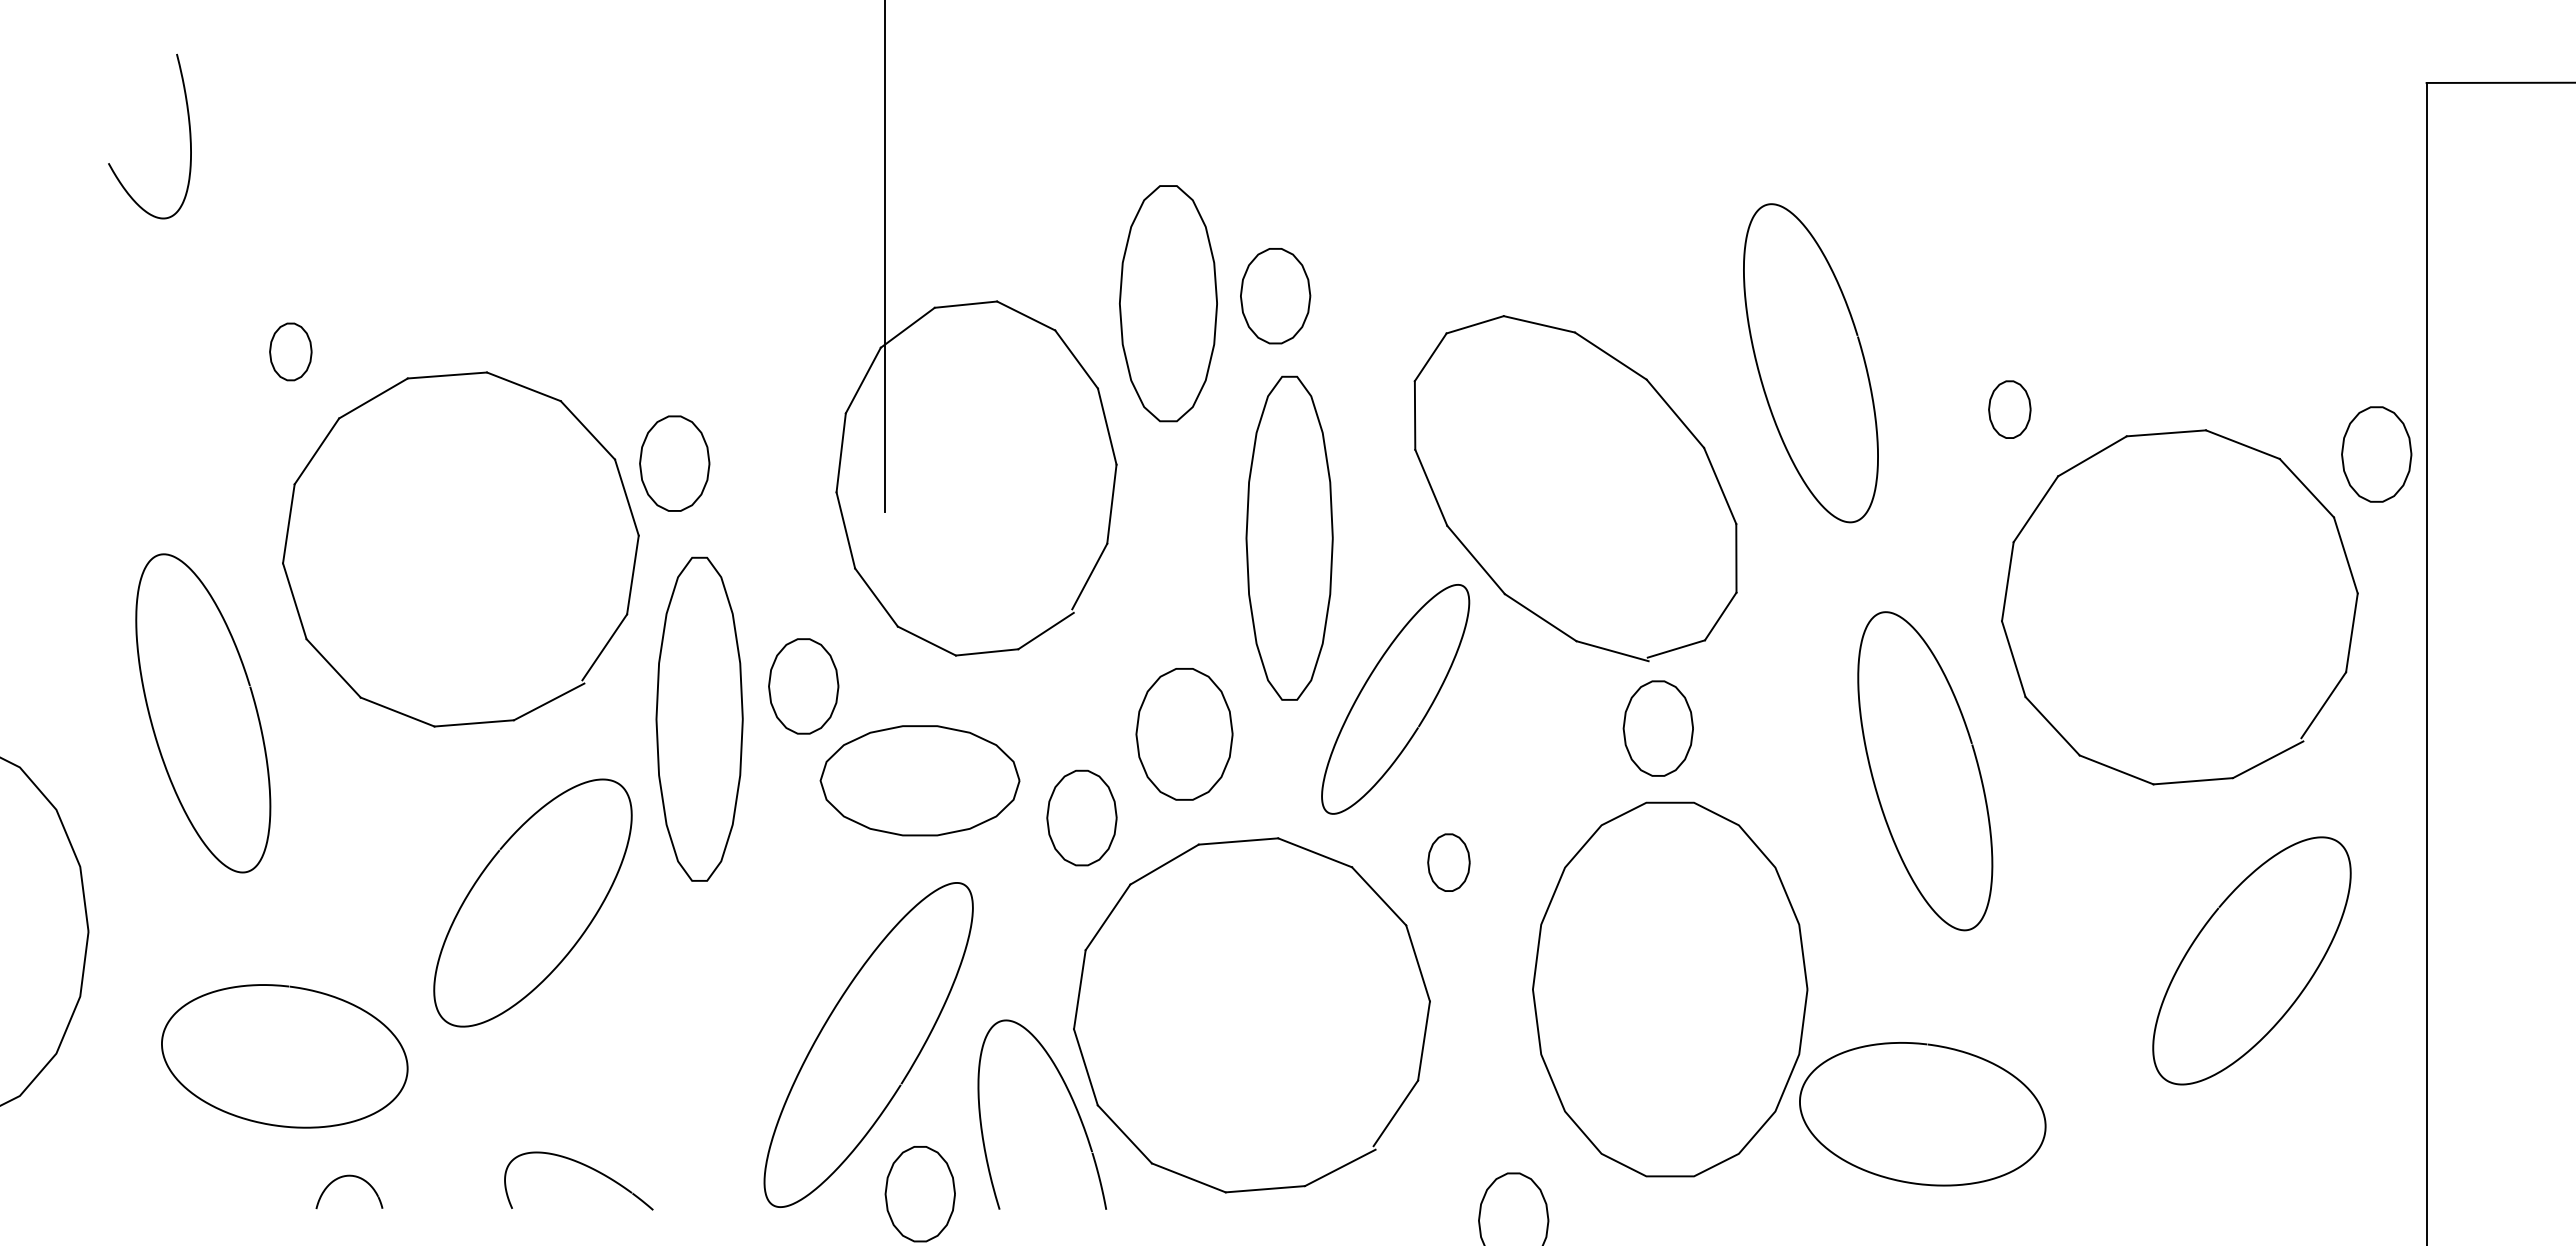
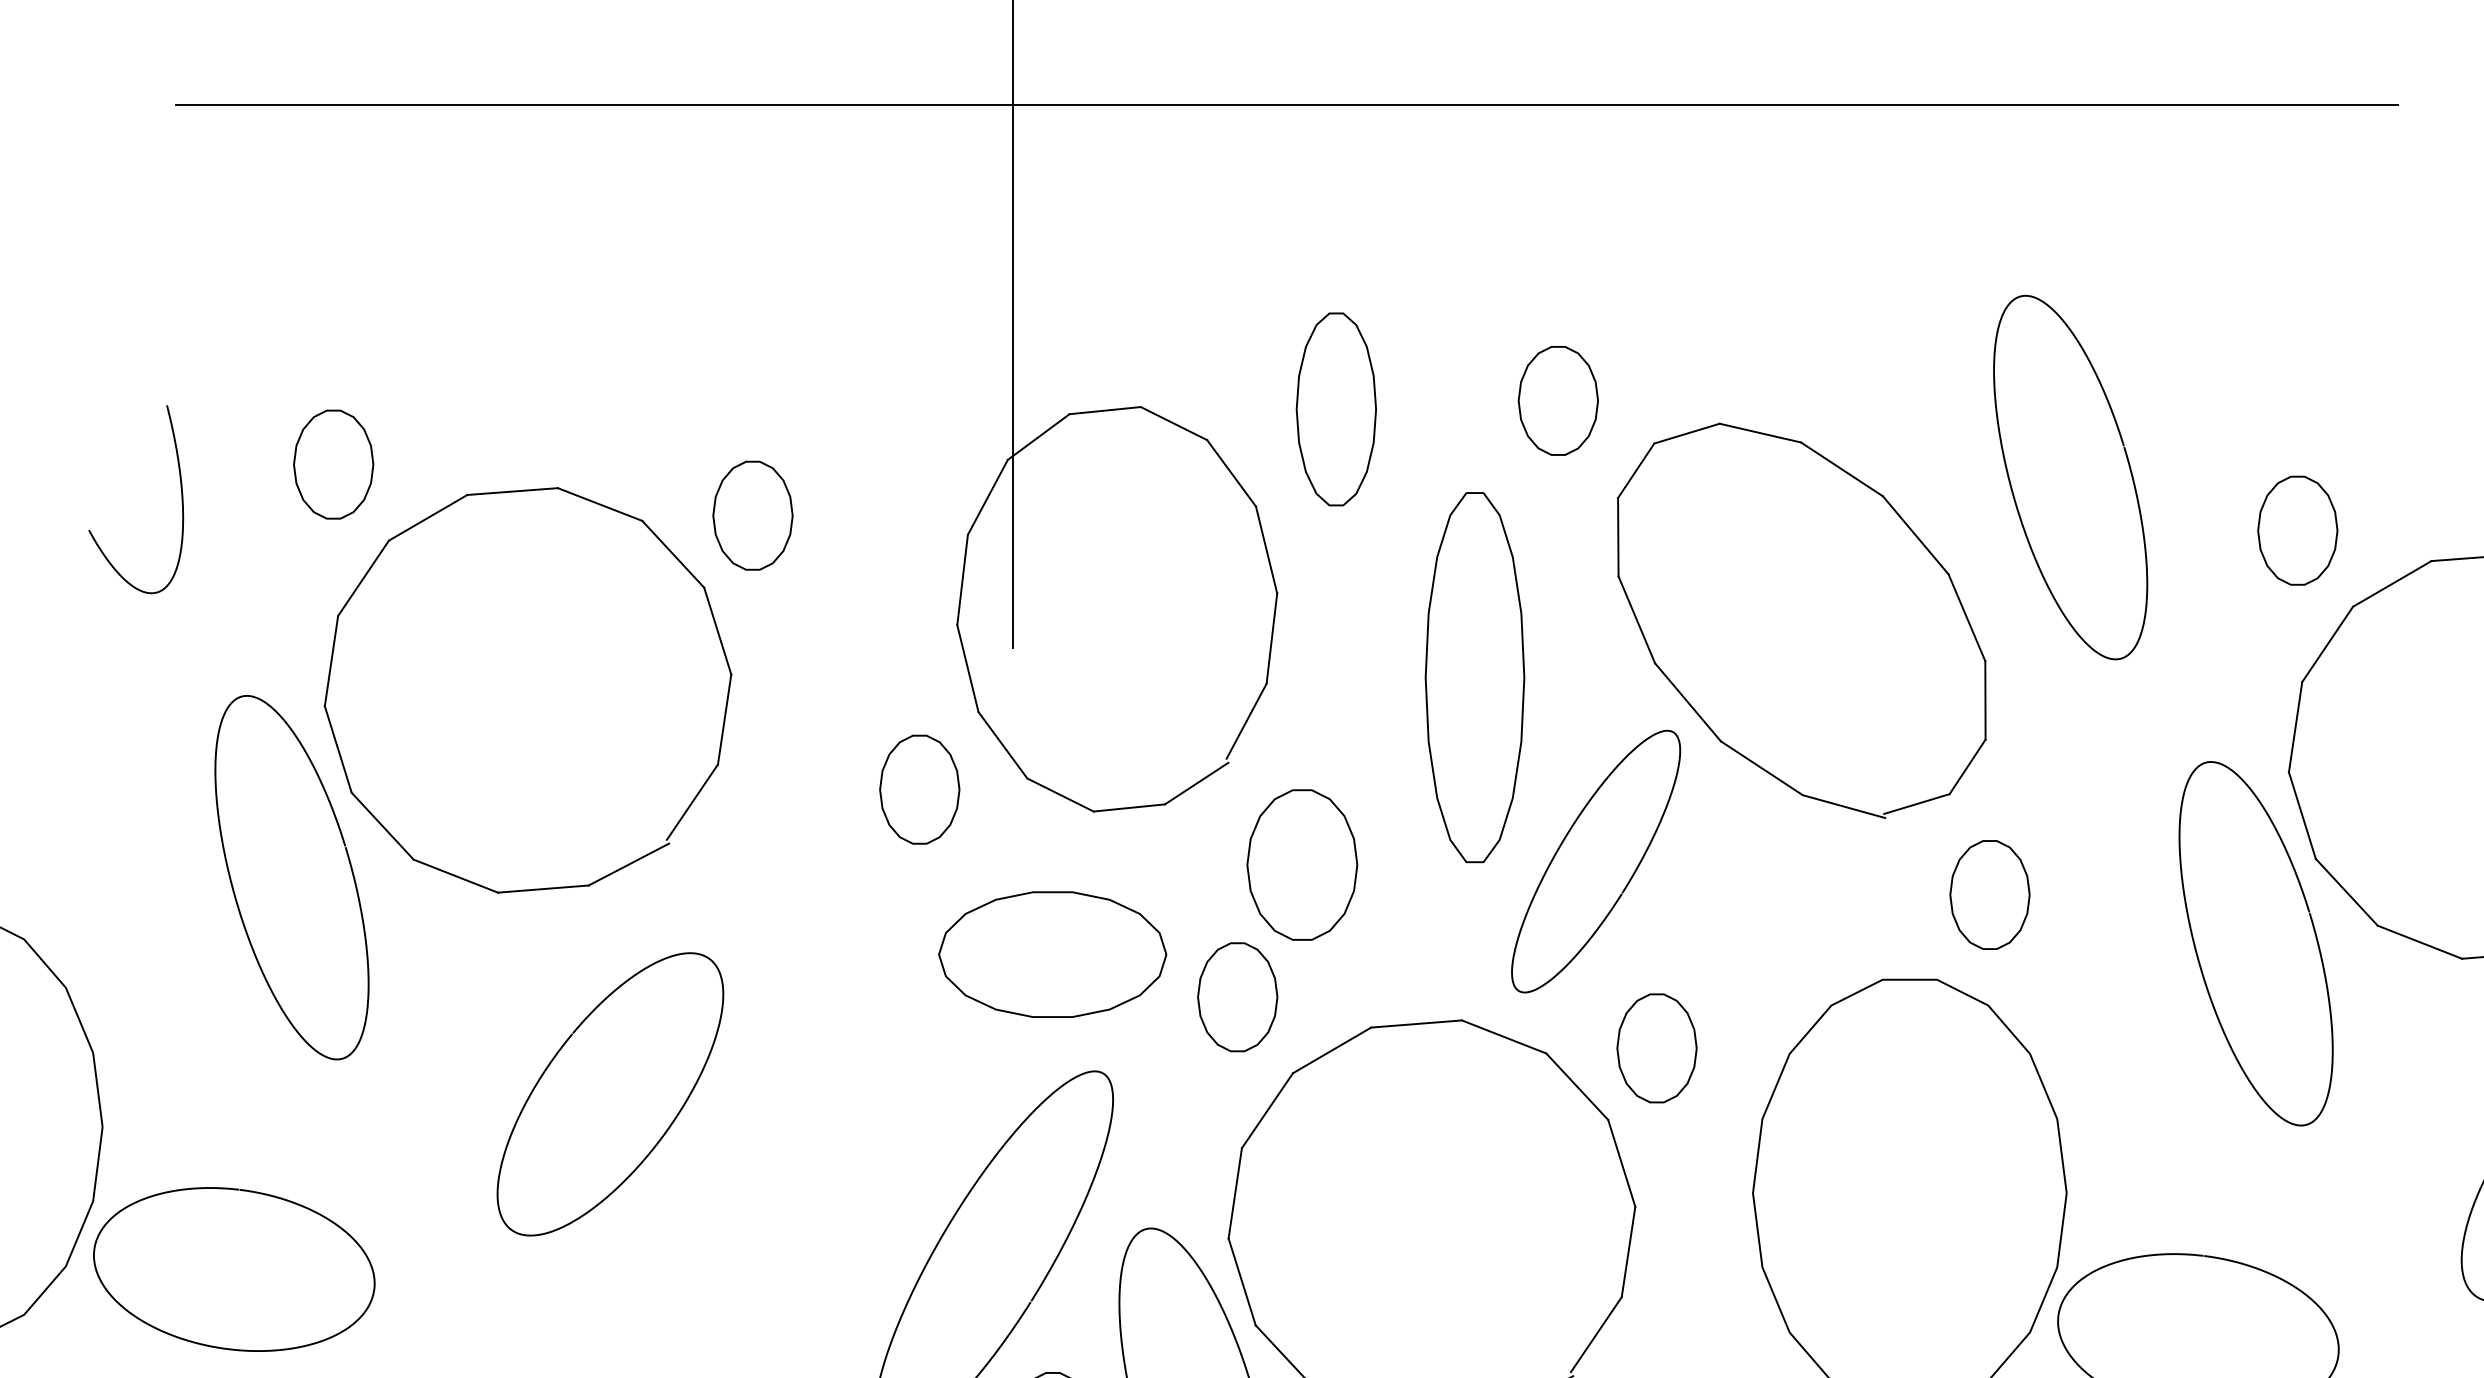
line: (1125, 37) -> (1287, 105), added
curve: (189, 136) -> (181, 499), moved
part: (1275, 296) -> (1558, 401), moved
part: (1167, 303) -> (1335, 409), size x0.71
part: (290, 351) -> (333, 464), size x1.67
part: (2009, 409) -> (2297, 530), size x1.67
part: (674, 463) -> (752, 515), moved
part: (803, 686) -> (919, 789), moved
curve: (253, 702) -> (349, 865), moved
part: (699, 718) -> (800, 883), removed
part: (1657, 728) -> (1988, 894), moved
part: (1184, 734) -> (1302, 865), moved
curve: (1975, 760) -> (2313, 931), moved
part: (1448, 862) -> (1656, 1048), size x1.67
curve: (277, 1124) -> (225, 1347), moved

